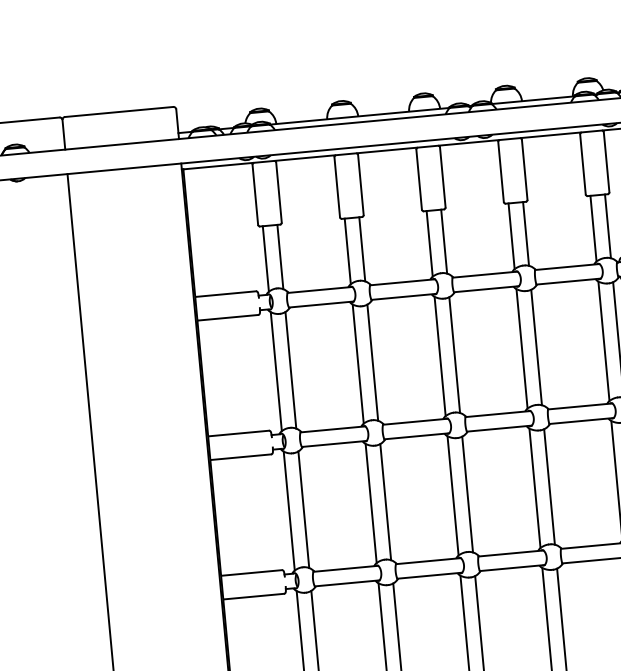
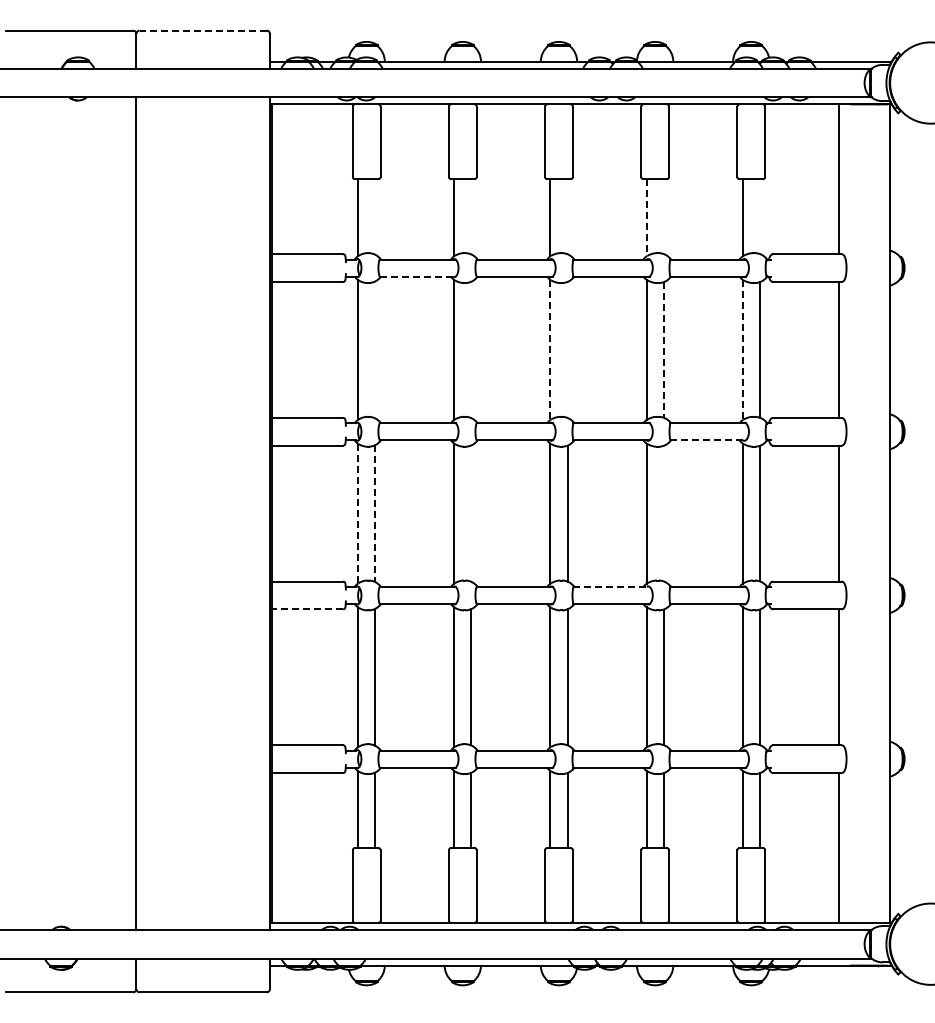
line: (119, 111) -> (203, 30), solid -> dashed
line: (607, 226) -> (759, 216), removed
line: (525, 233) -> (663, 216), removed
line: (511, 236) -> (646, 217), solid -> dashed
line: (444, 241) -> (567, 216), removed
line: (362, 249) -> (471, 216), removed
line: (280, 256) -> (375, 216), removed
line: (321, 304) -> (417, 276), solid -> dashed
line: (603, 341) -> (742, 350), solid -> dashed
line: (536, 347) -> (663, 349), solid -> dashed
line: (454, 354) -> (567, 349), removed
line: (440, 356) -> (550, 349), solid -> dashed
line: (372, 362) -> (471, 349), removed
line: (291, 369) -> (375, 349), removed
line: (581, 421) -> (708, 440), solid -> dashed
line: (549, 486) -> (663, 513), removed
line: (385, 502) -> (471, 513), removed
line: (289, 510) -> (358, 513), solid -> dashed
line: (304, 510) -> (375, 514), solid -> dashed
line: (511, 553) -> (612, 586), solid -> dashed
line: (253, 596) -> (307, 609), solid -> dashed

